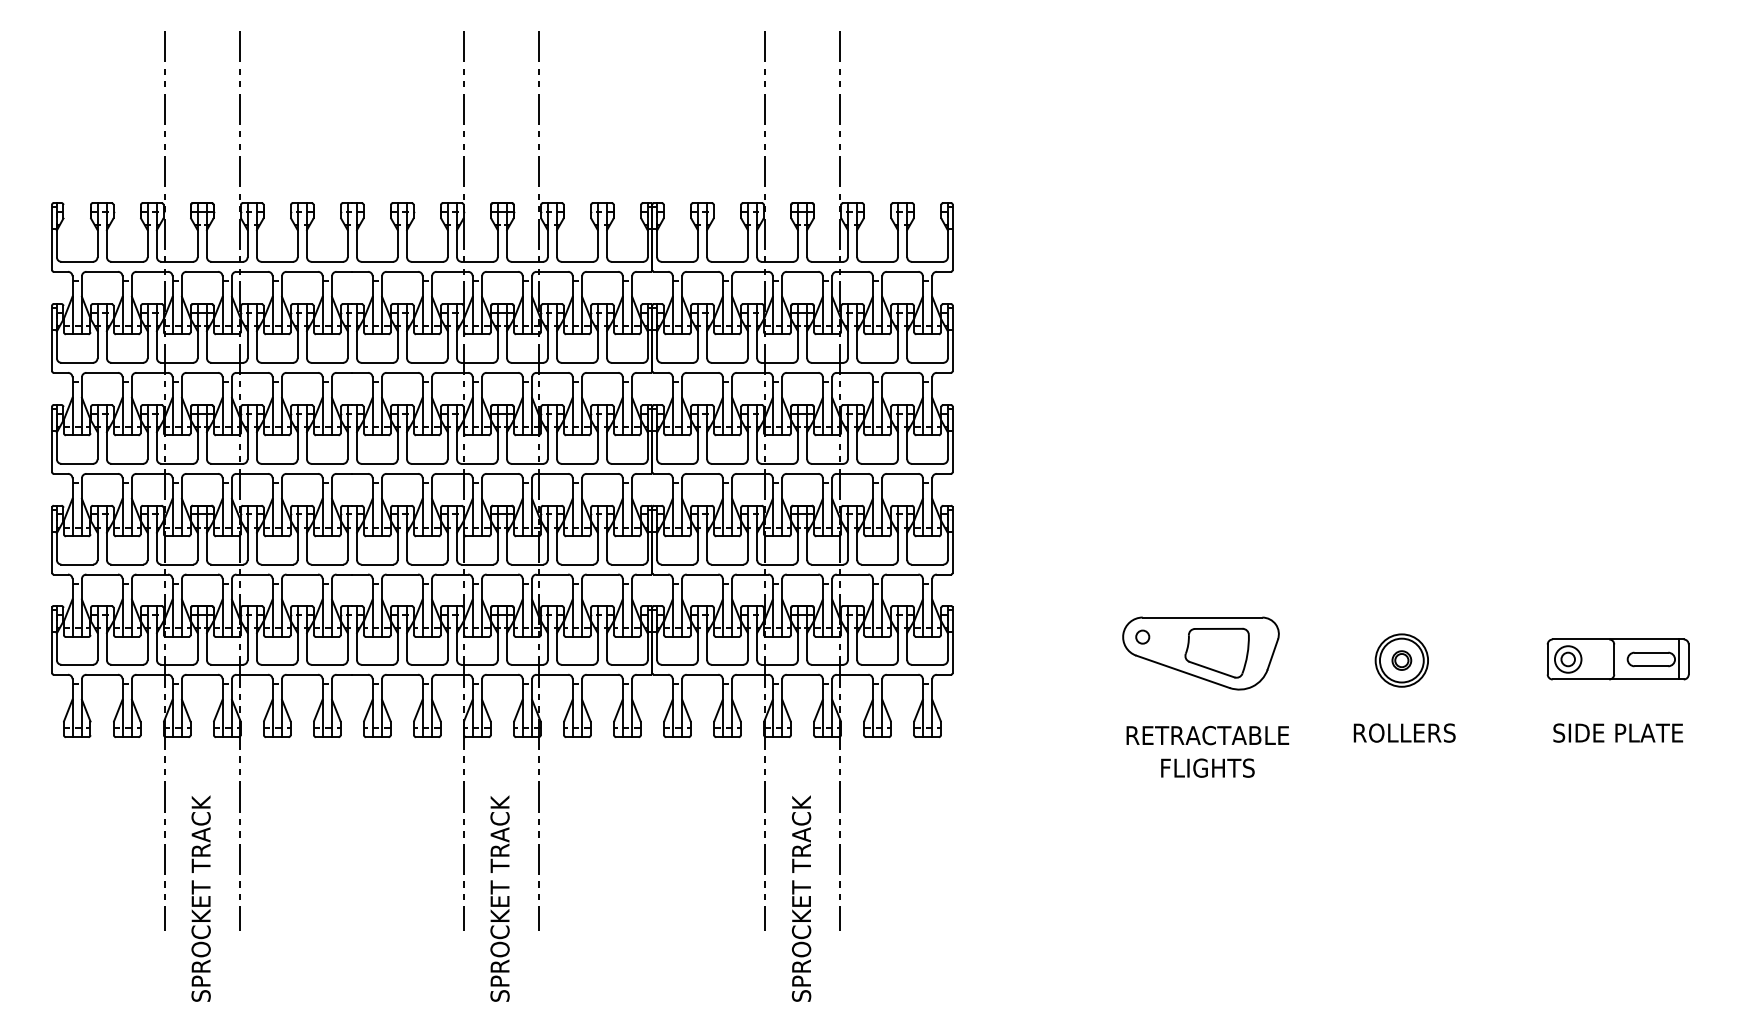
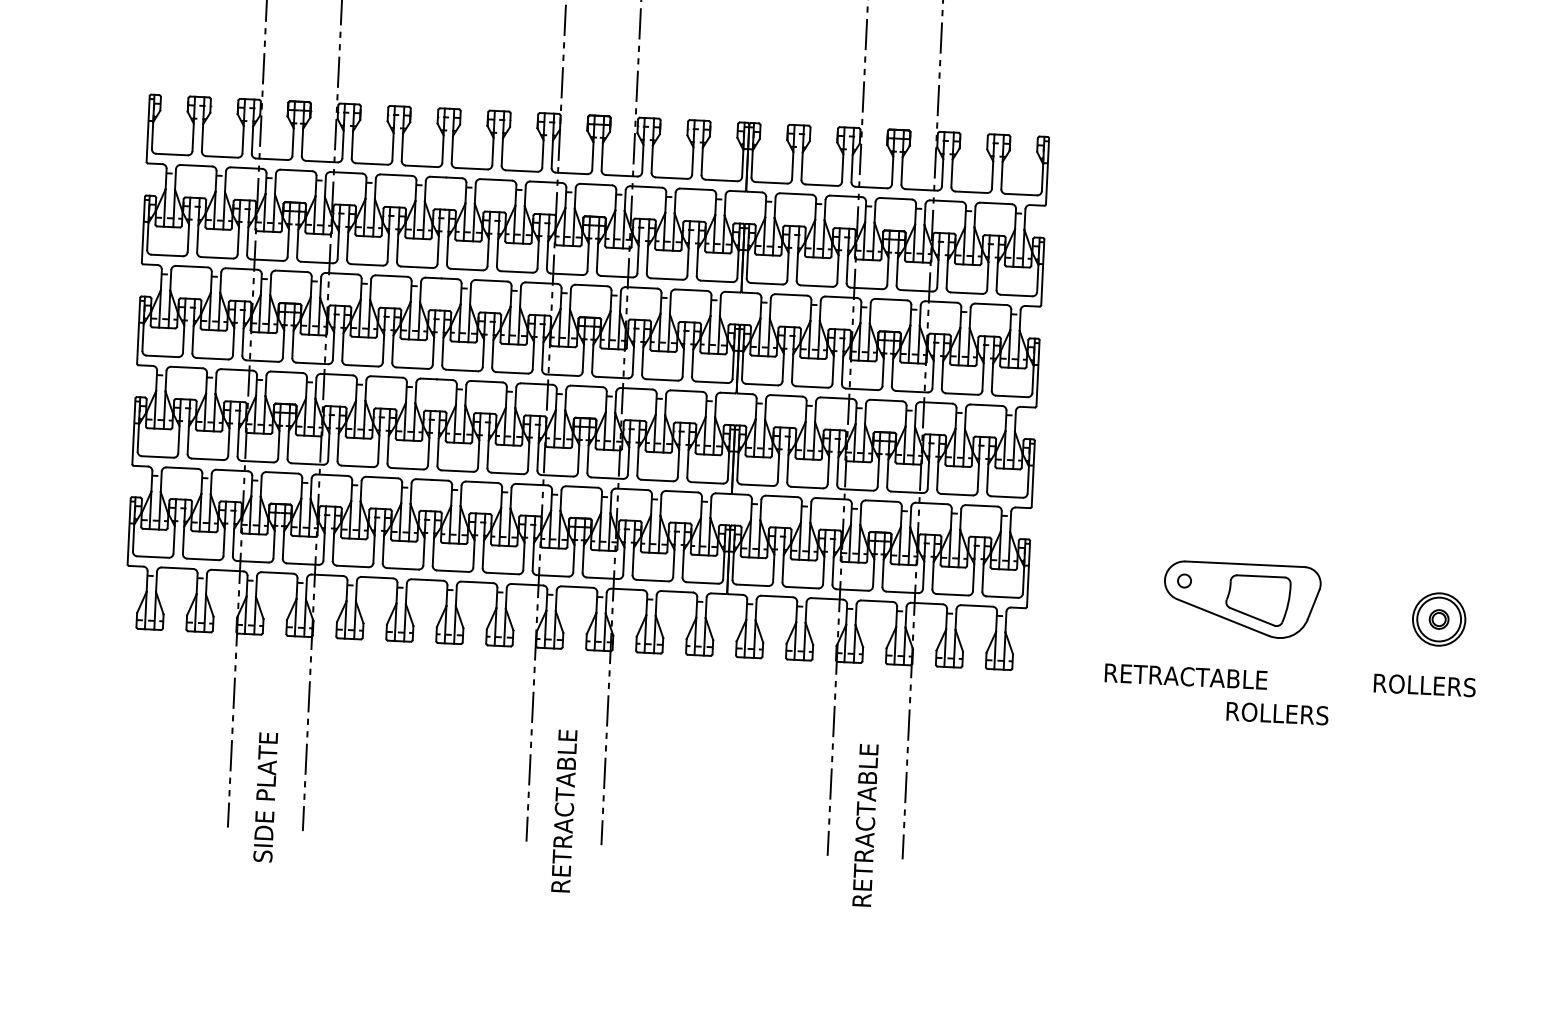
part: (1200, 653) -> (1241, 600), moved
part: (1401, 660) -> (1438, 619), moved
text: (1404, 732) -> (1424, 684), moved
text: (1207, 735) -> (1185, 676), moved
text: (1207, 767) -> (1277, 712), FLIGHTS -> ROLLERS
text: (200, 898) -> (265, 796), SPROCKET TRACK -> SIDE PLATE
text: (499, 898) -> (563, 810), SPROCKET TRACK -> RETRACTABLE
text: (801, 898) -> (865, 824), SPROCKET TRACK -> RETRACTABLE

